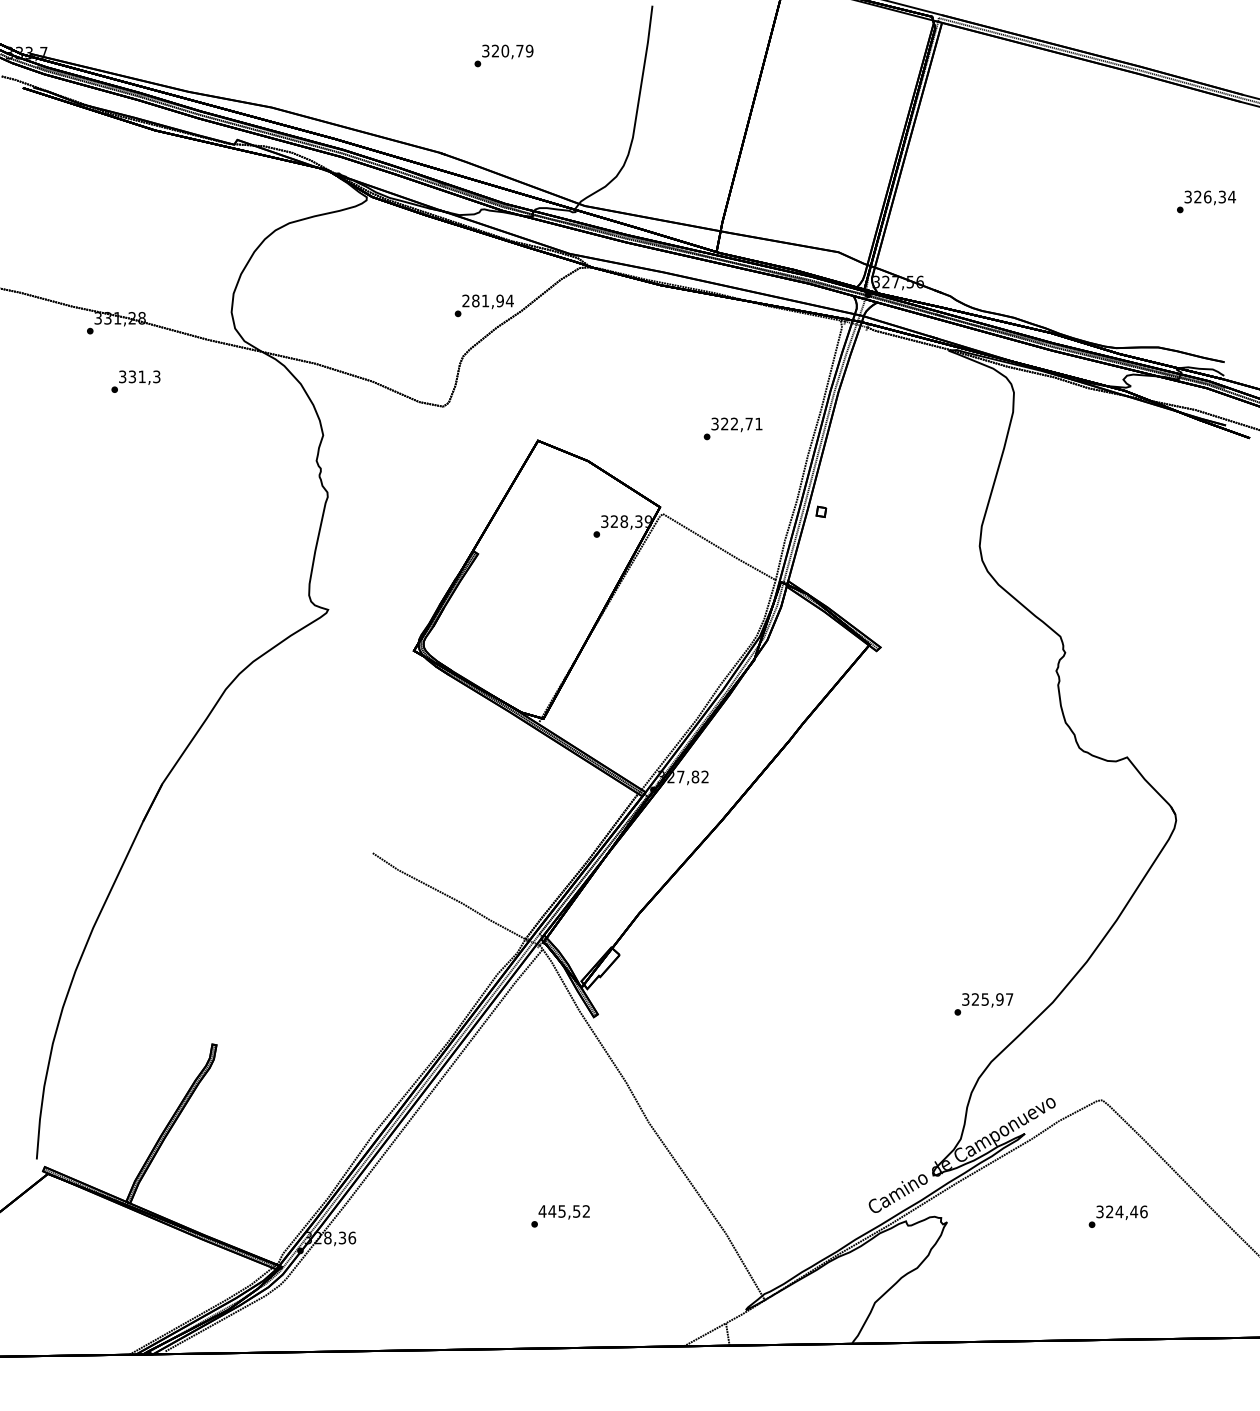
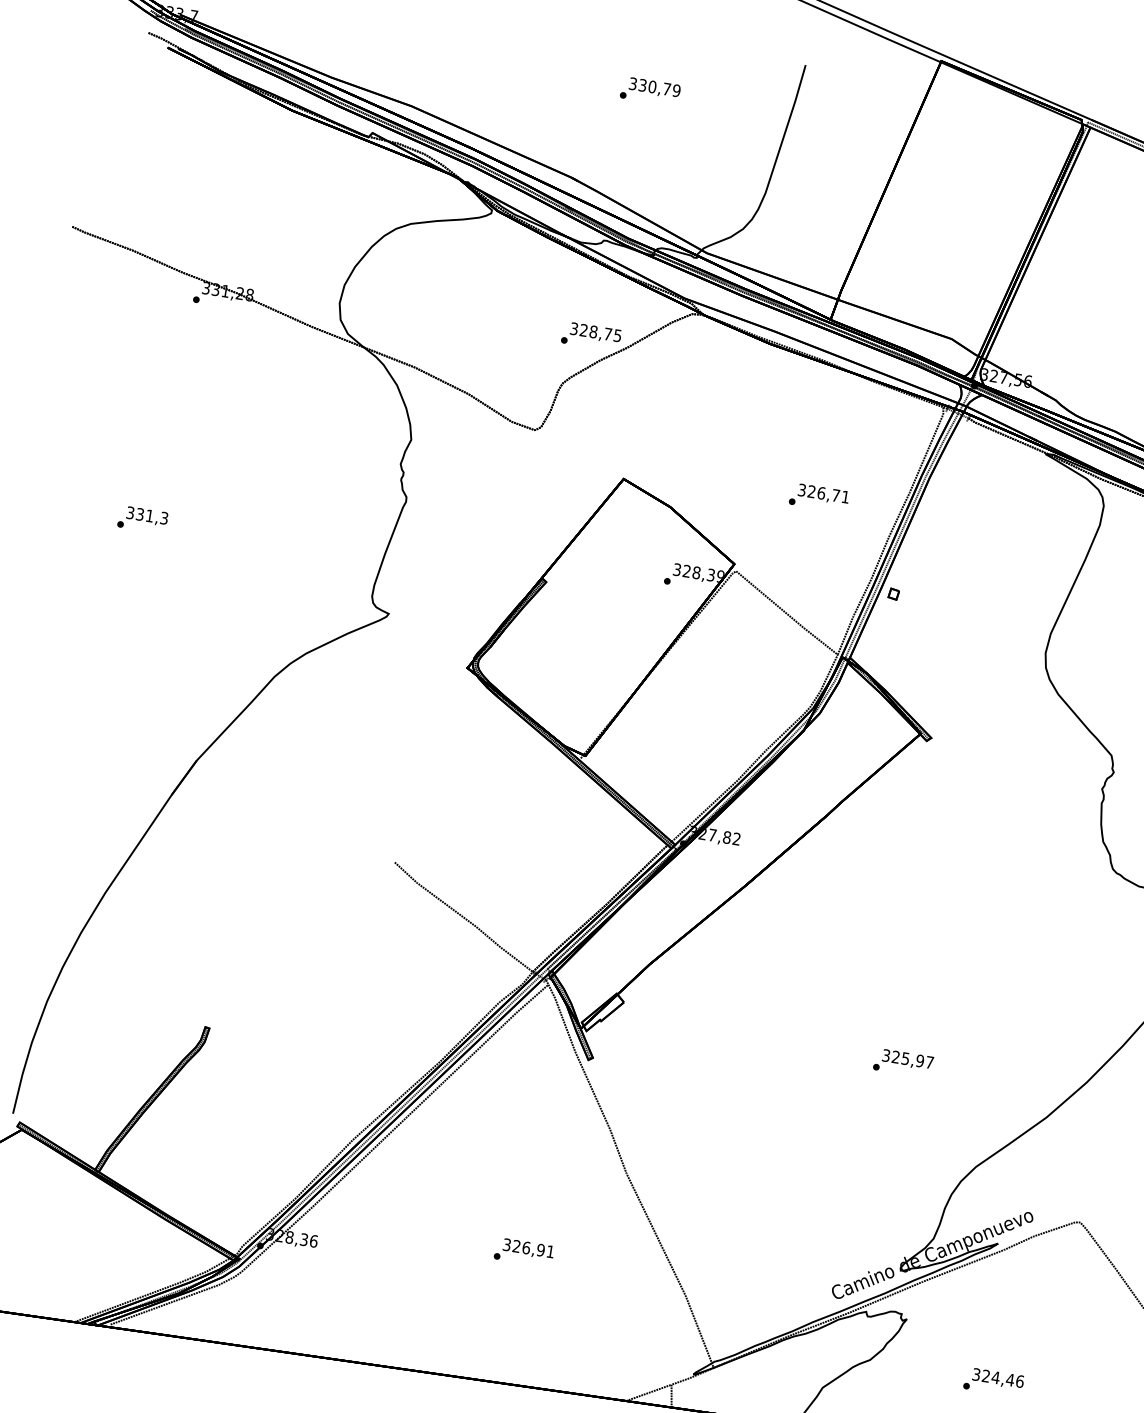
text: (495, 51) -> (642, 85), 320,79 -> 330,79
text: (487, 300) -> (595, 331), 281,94 -> 328,75
text: (135, 381) -> (142, 519), moved
text: (734, 423) -> (821, 492), 322,71 -> 326,71
text: (983, 1004) -> (903, 1063), moved
text: (563, 1211) -> (527, 1248), 445,52 -> 326,91
text: (1117, 1216) -> (993, 1381), moved

